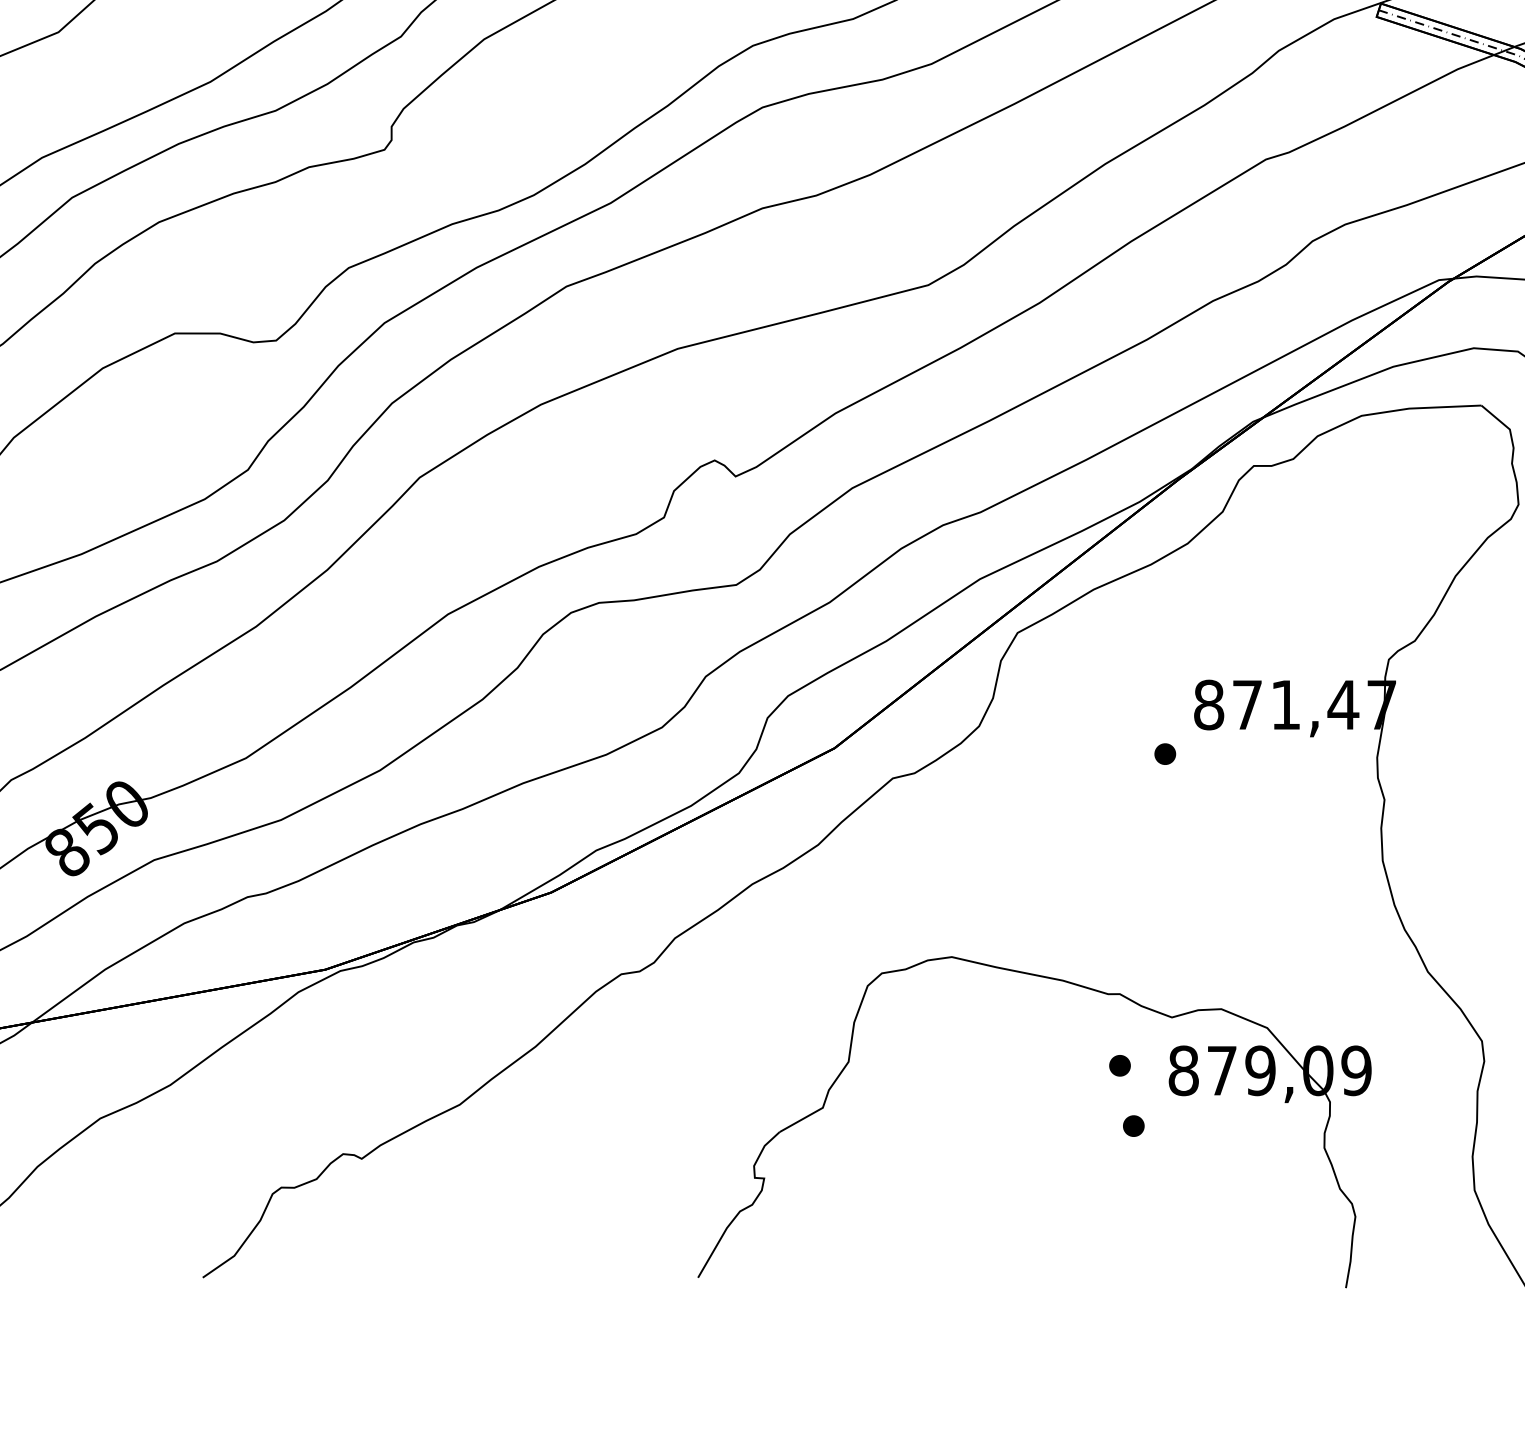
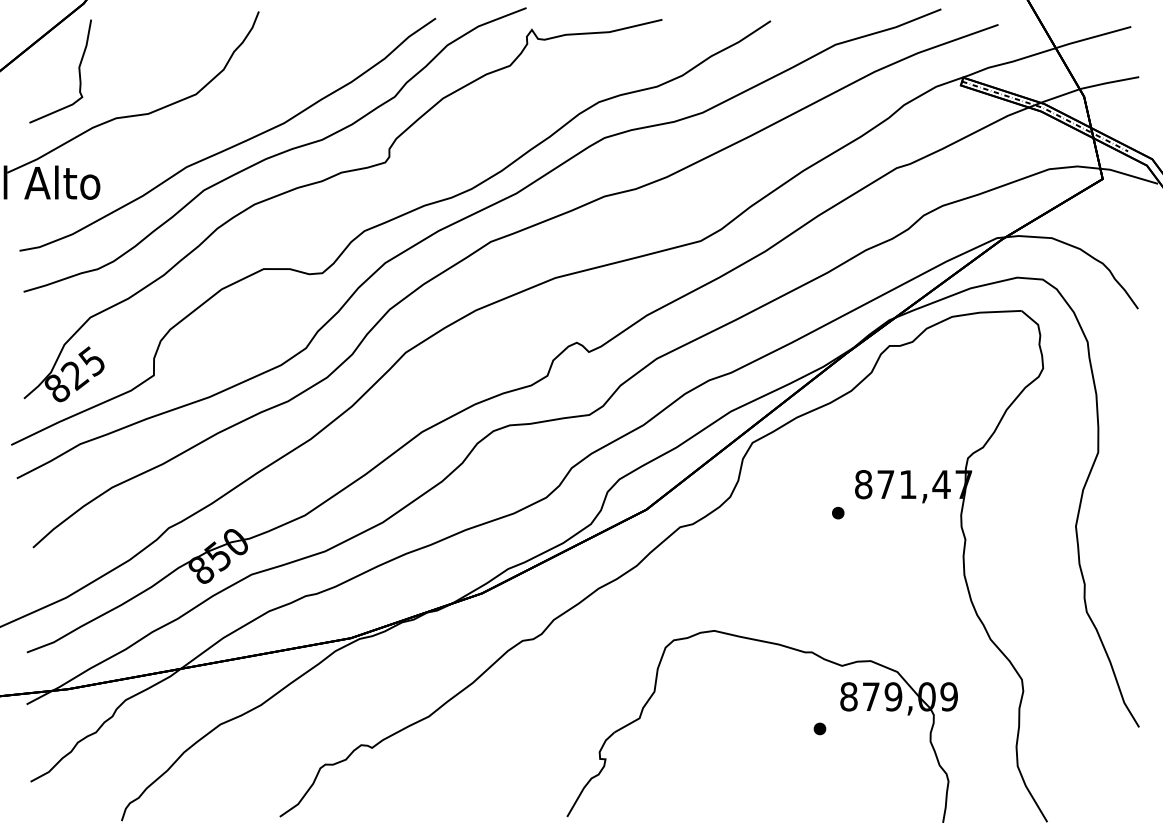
part: (1119, 1065) -> (811, 693), removed

